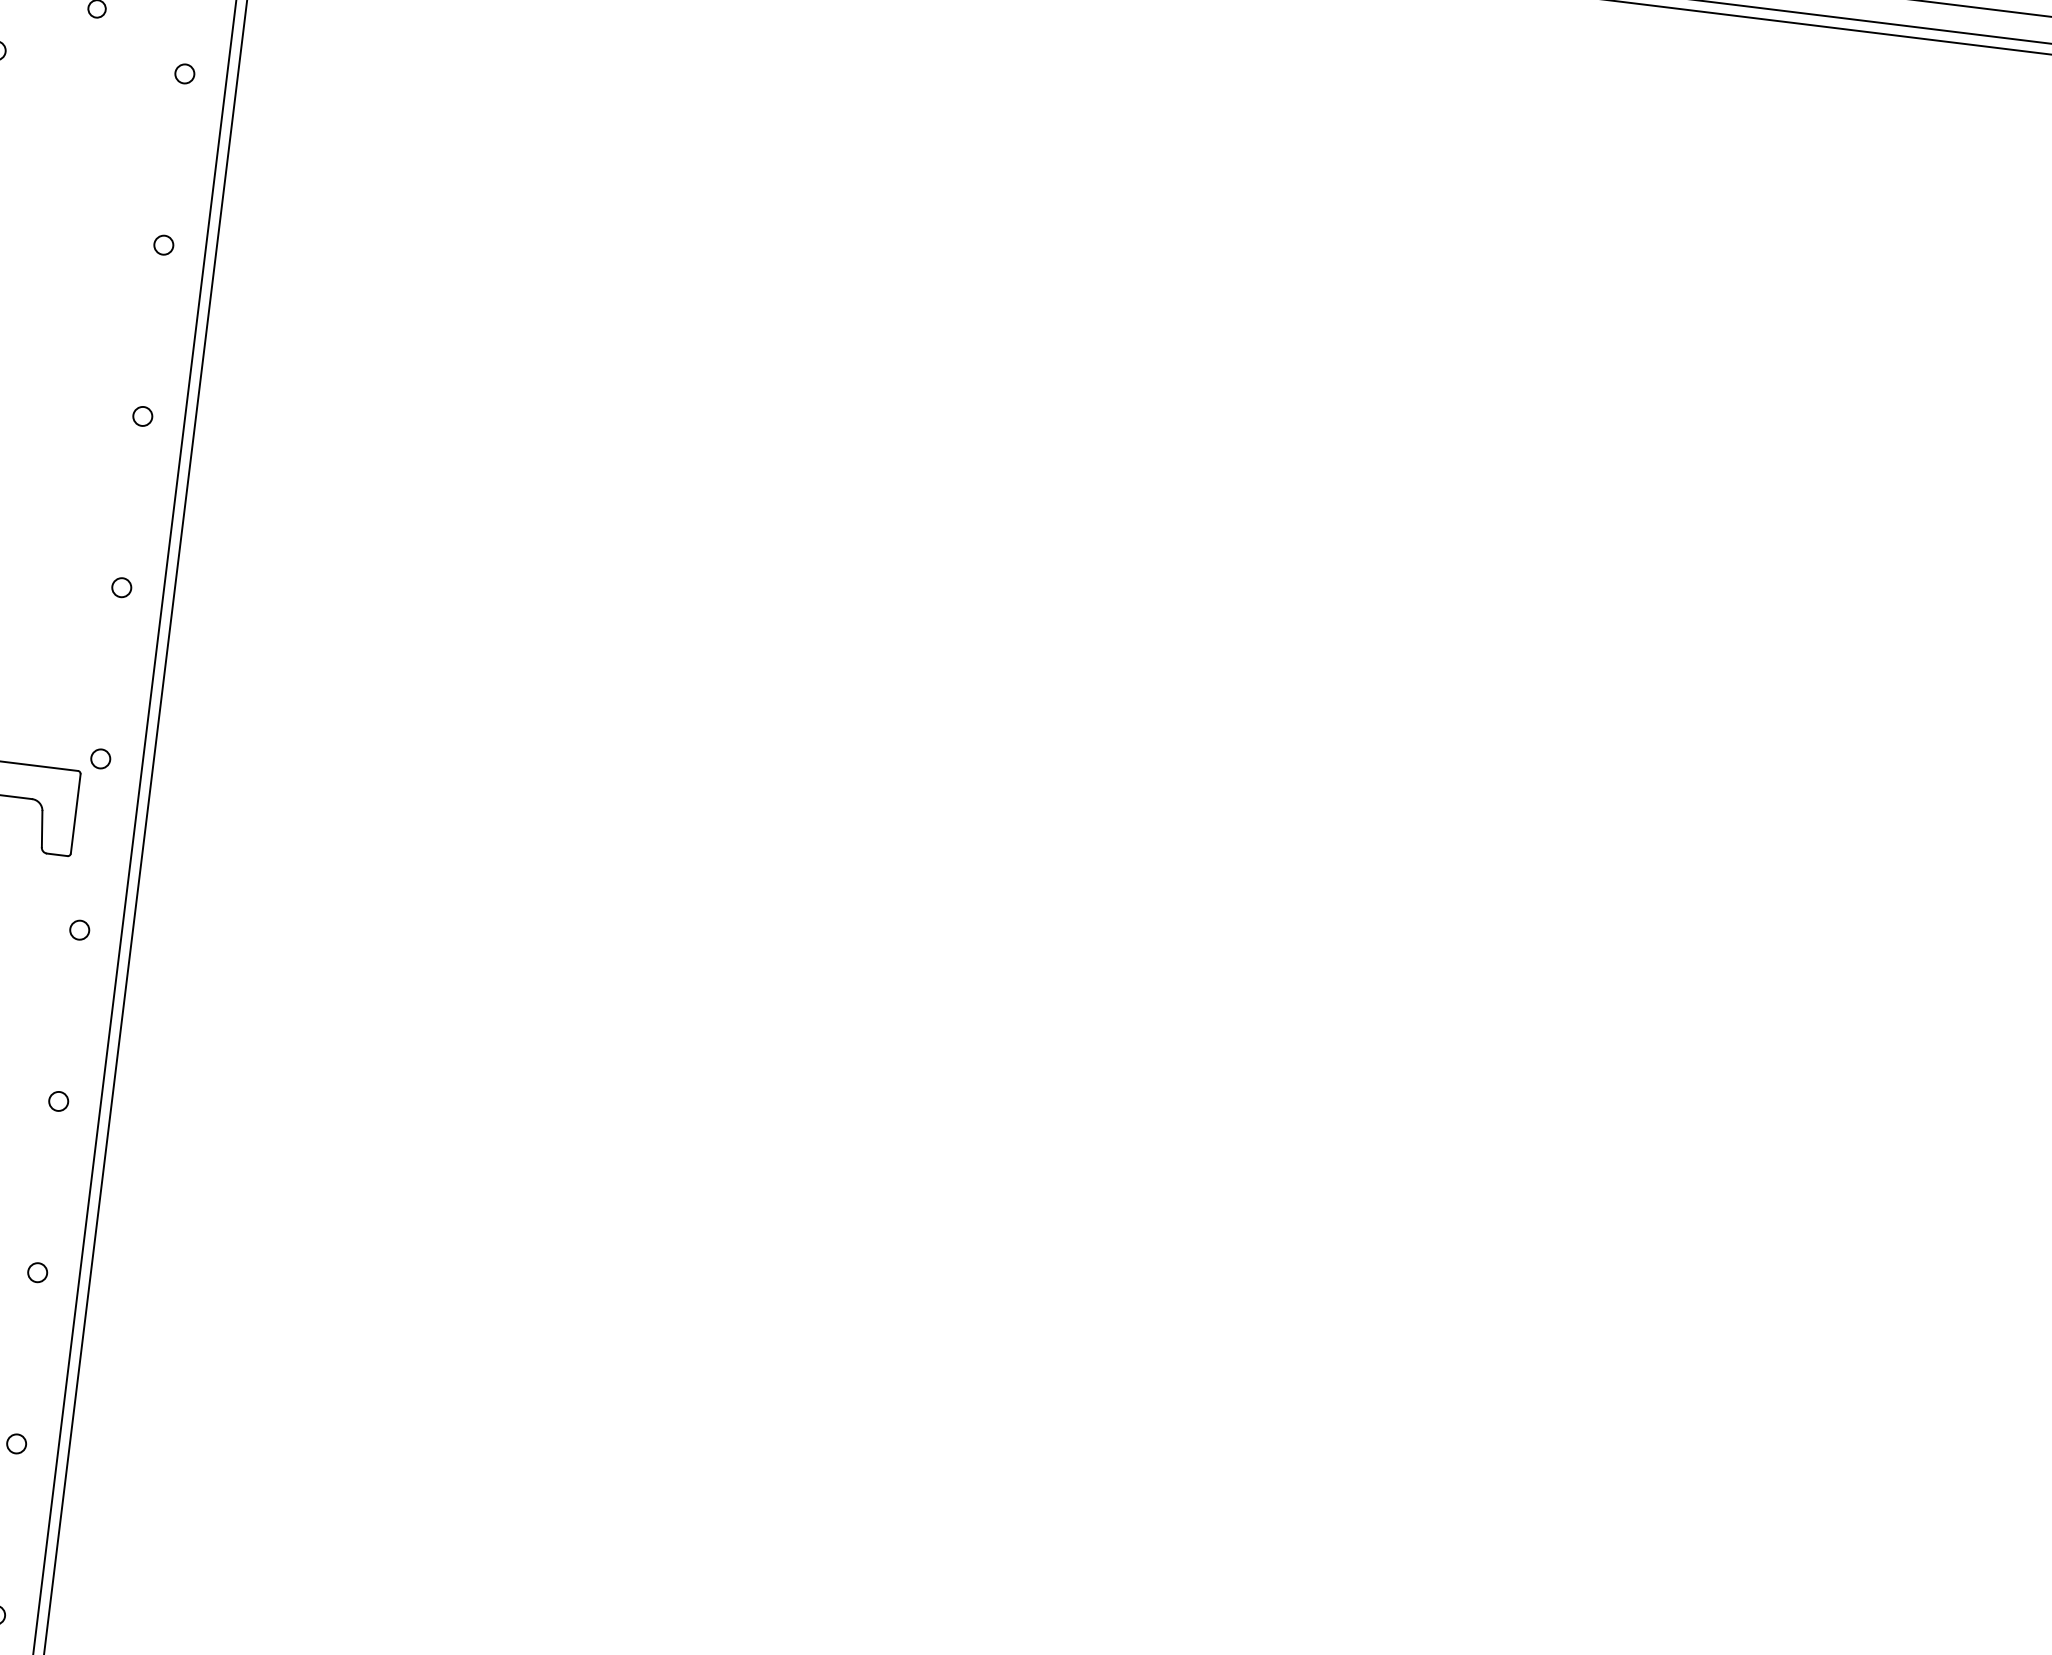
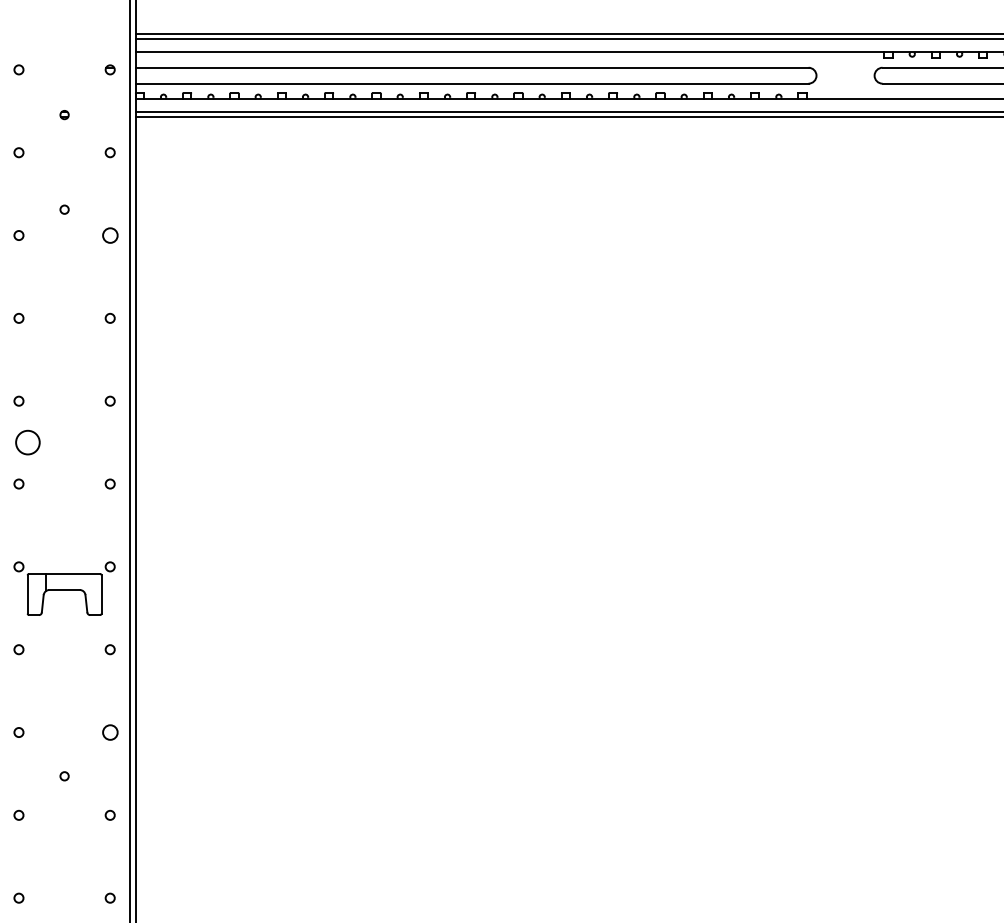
circle: (183, 73) -> (109, 235), size x1.6
circle: (57, 1101) -> (109, 732), size x1.6

